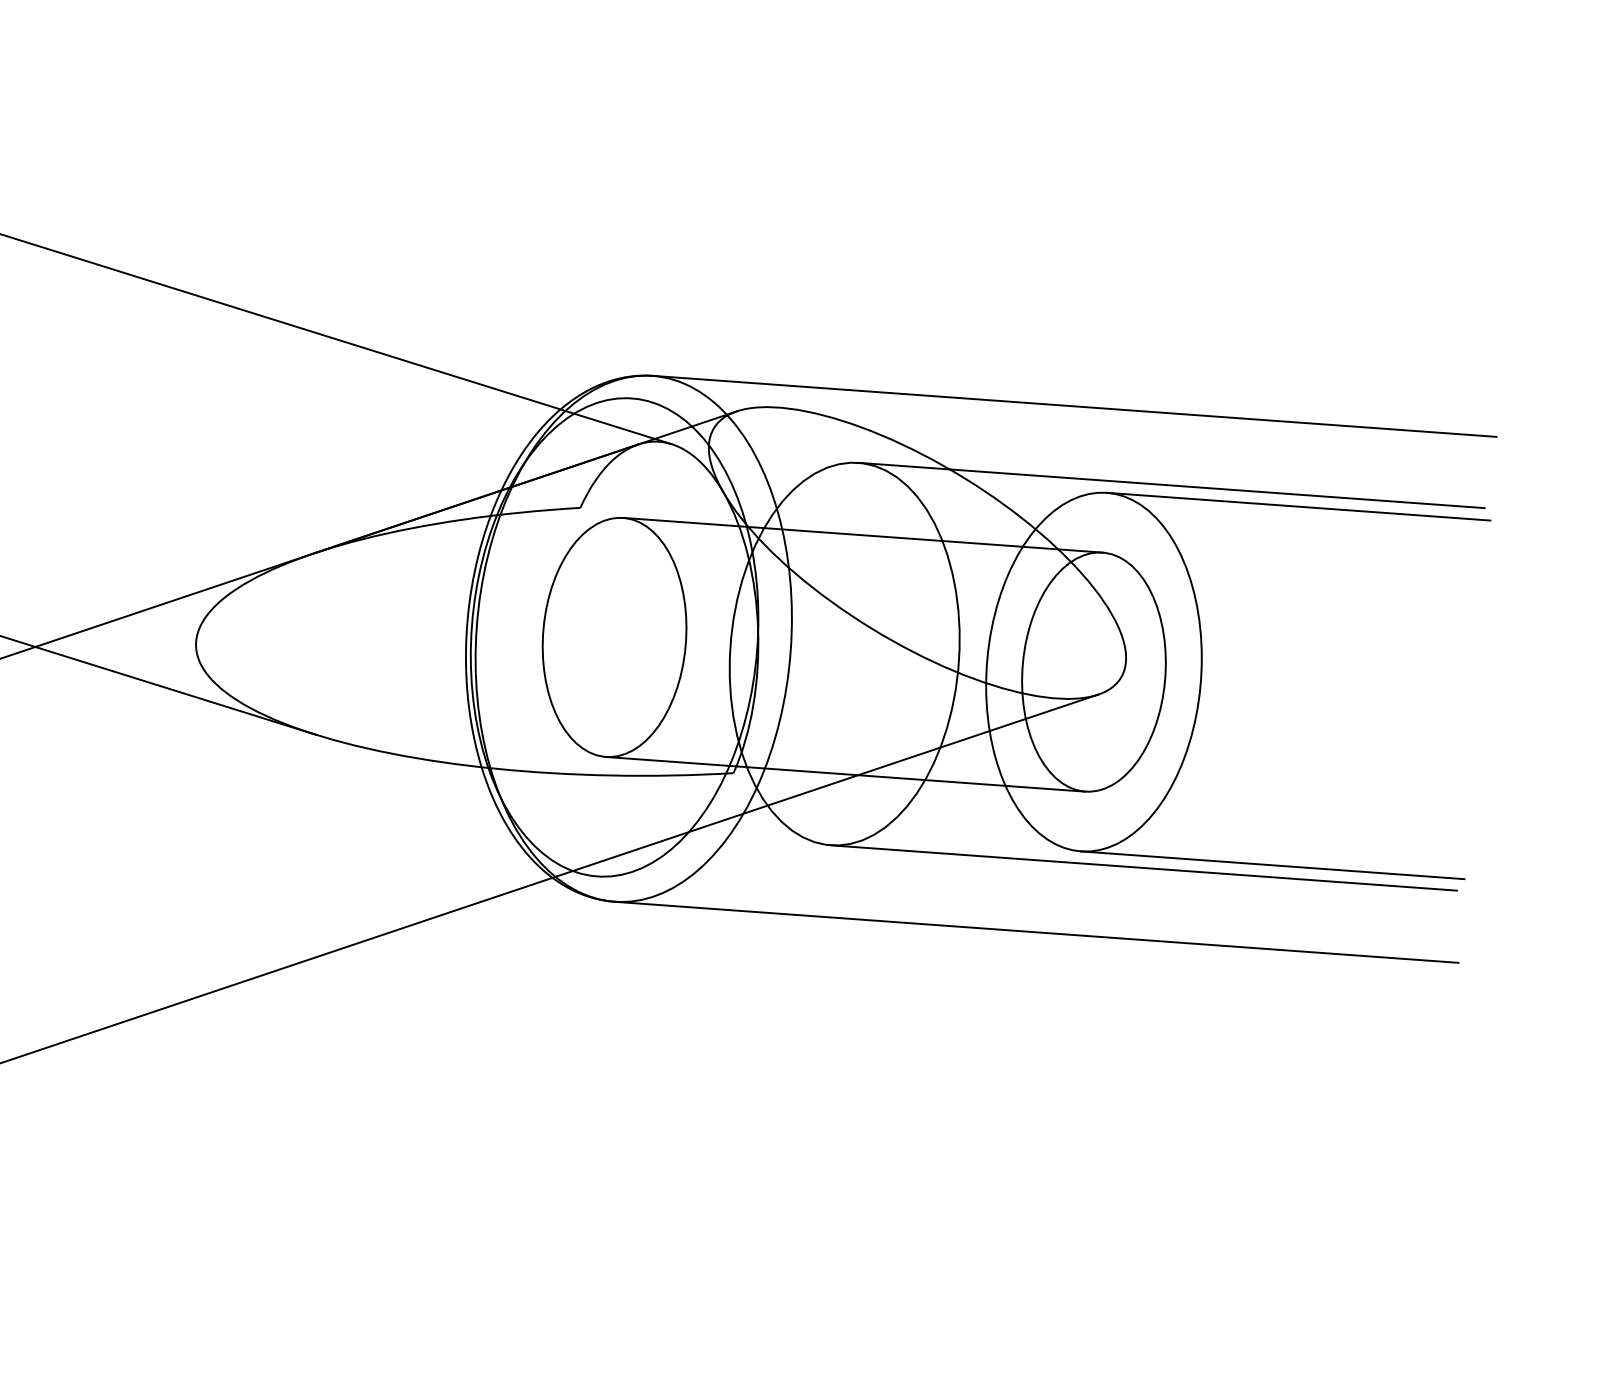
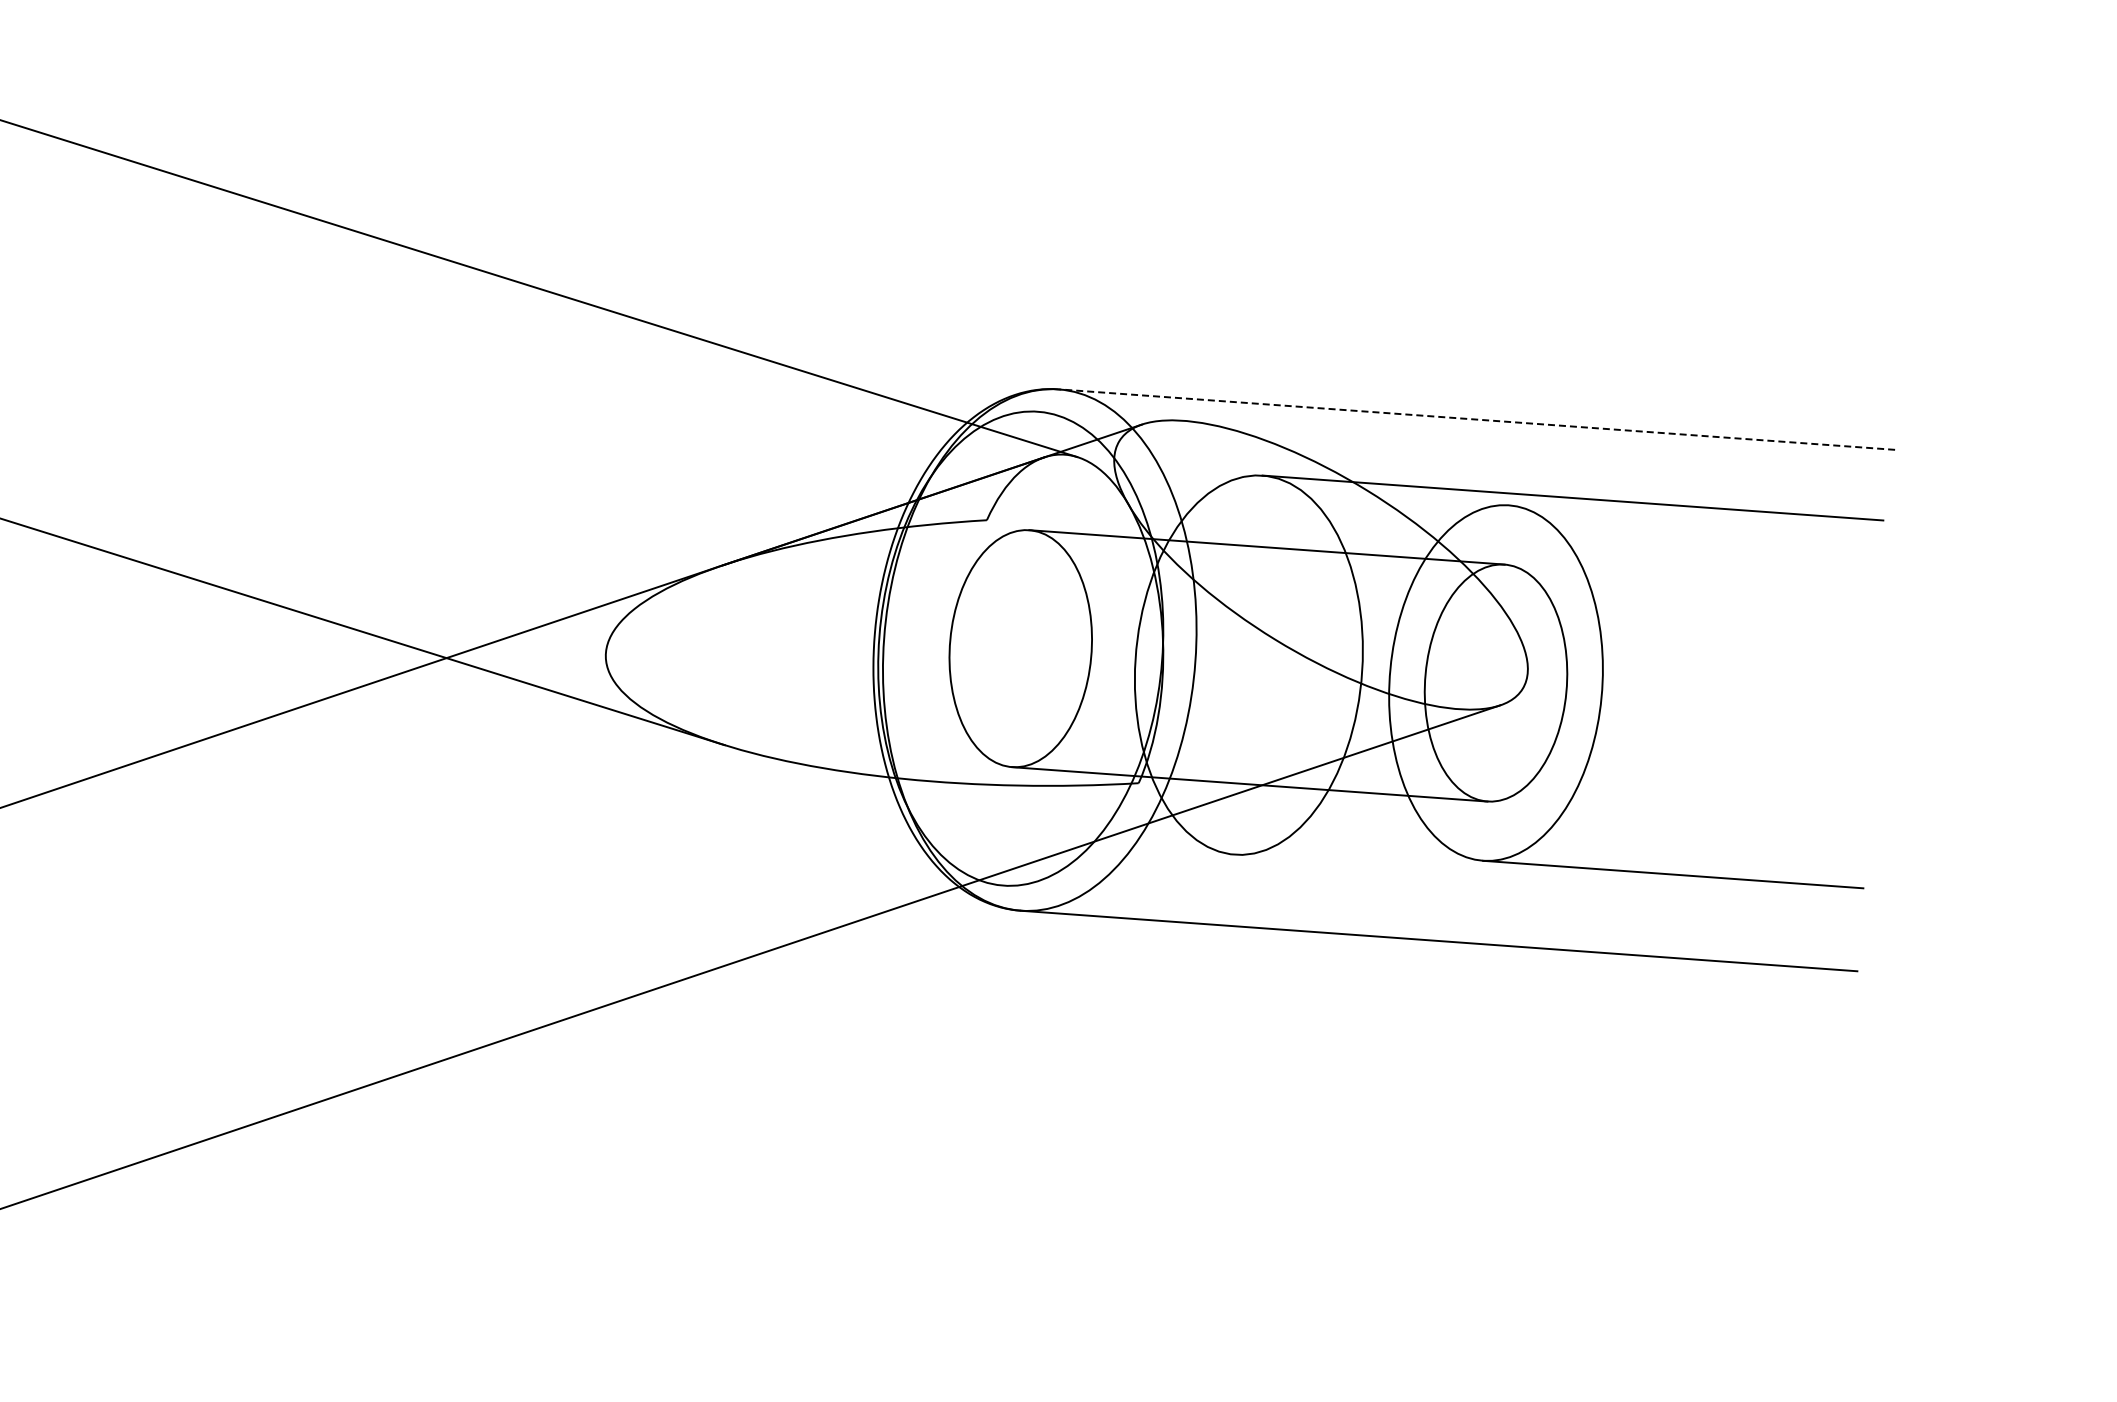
line: (1074, 406) -> (1476, 419), solid -> dashed
line: (1298, 506) -> (1698, 518), removed
line: (1143, 867) -> (1545, 876), removed

